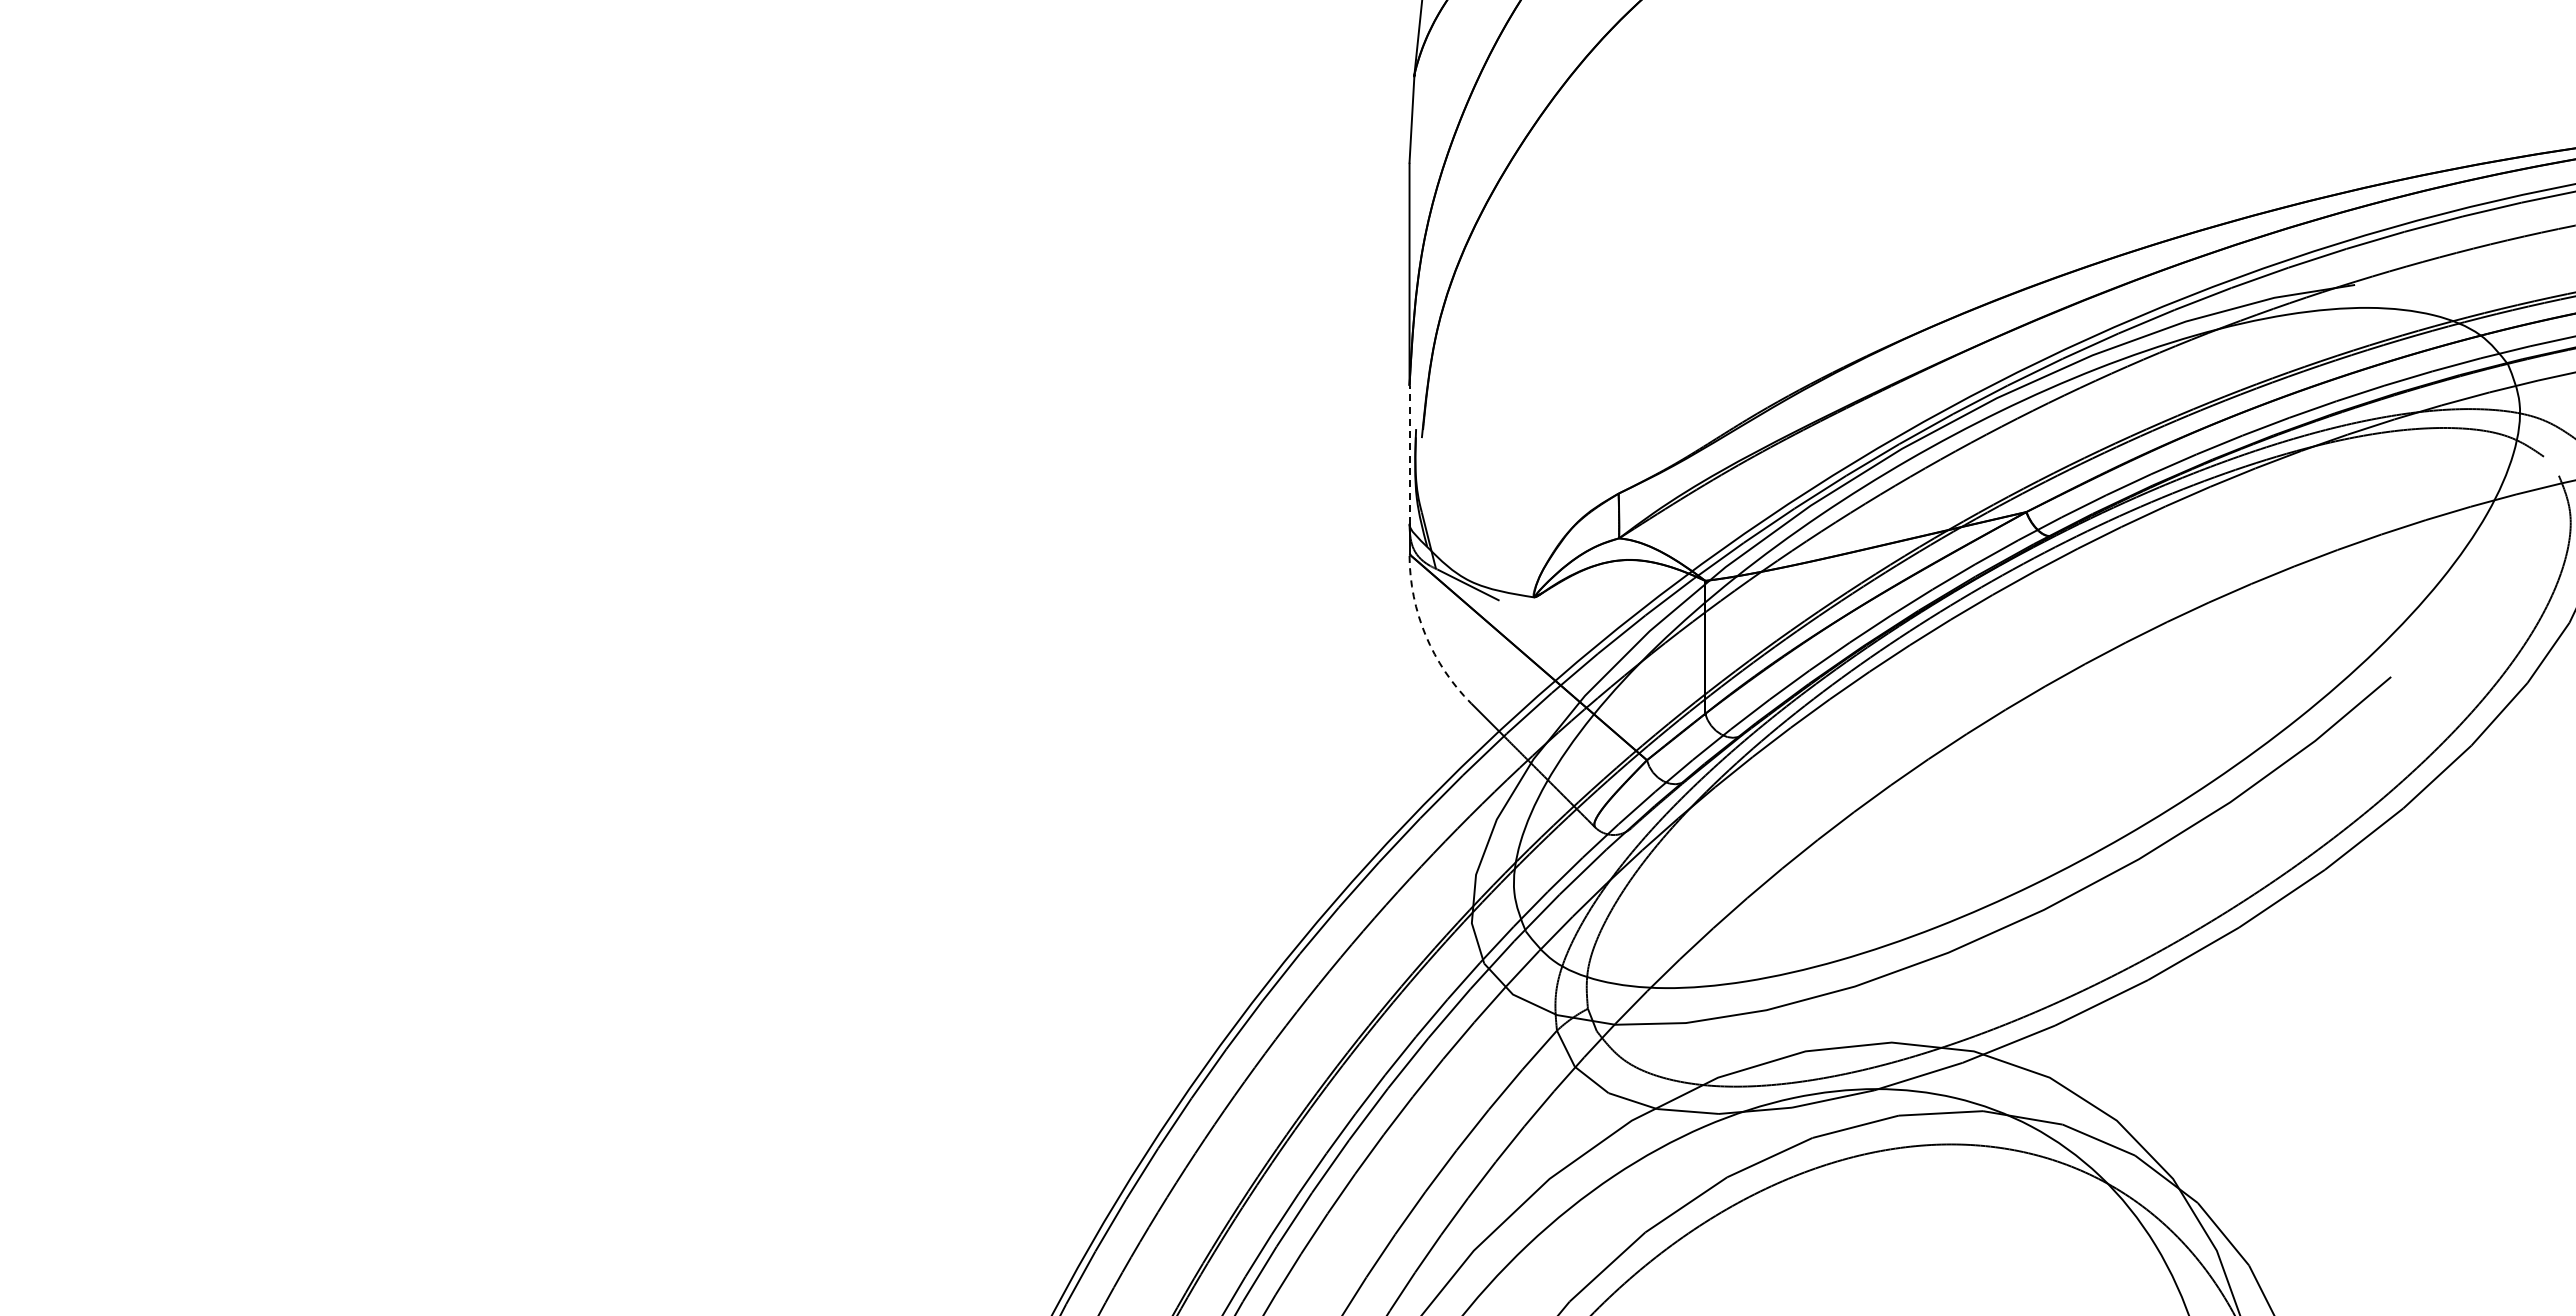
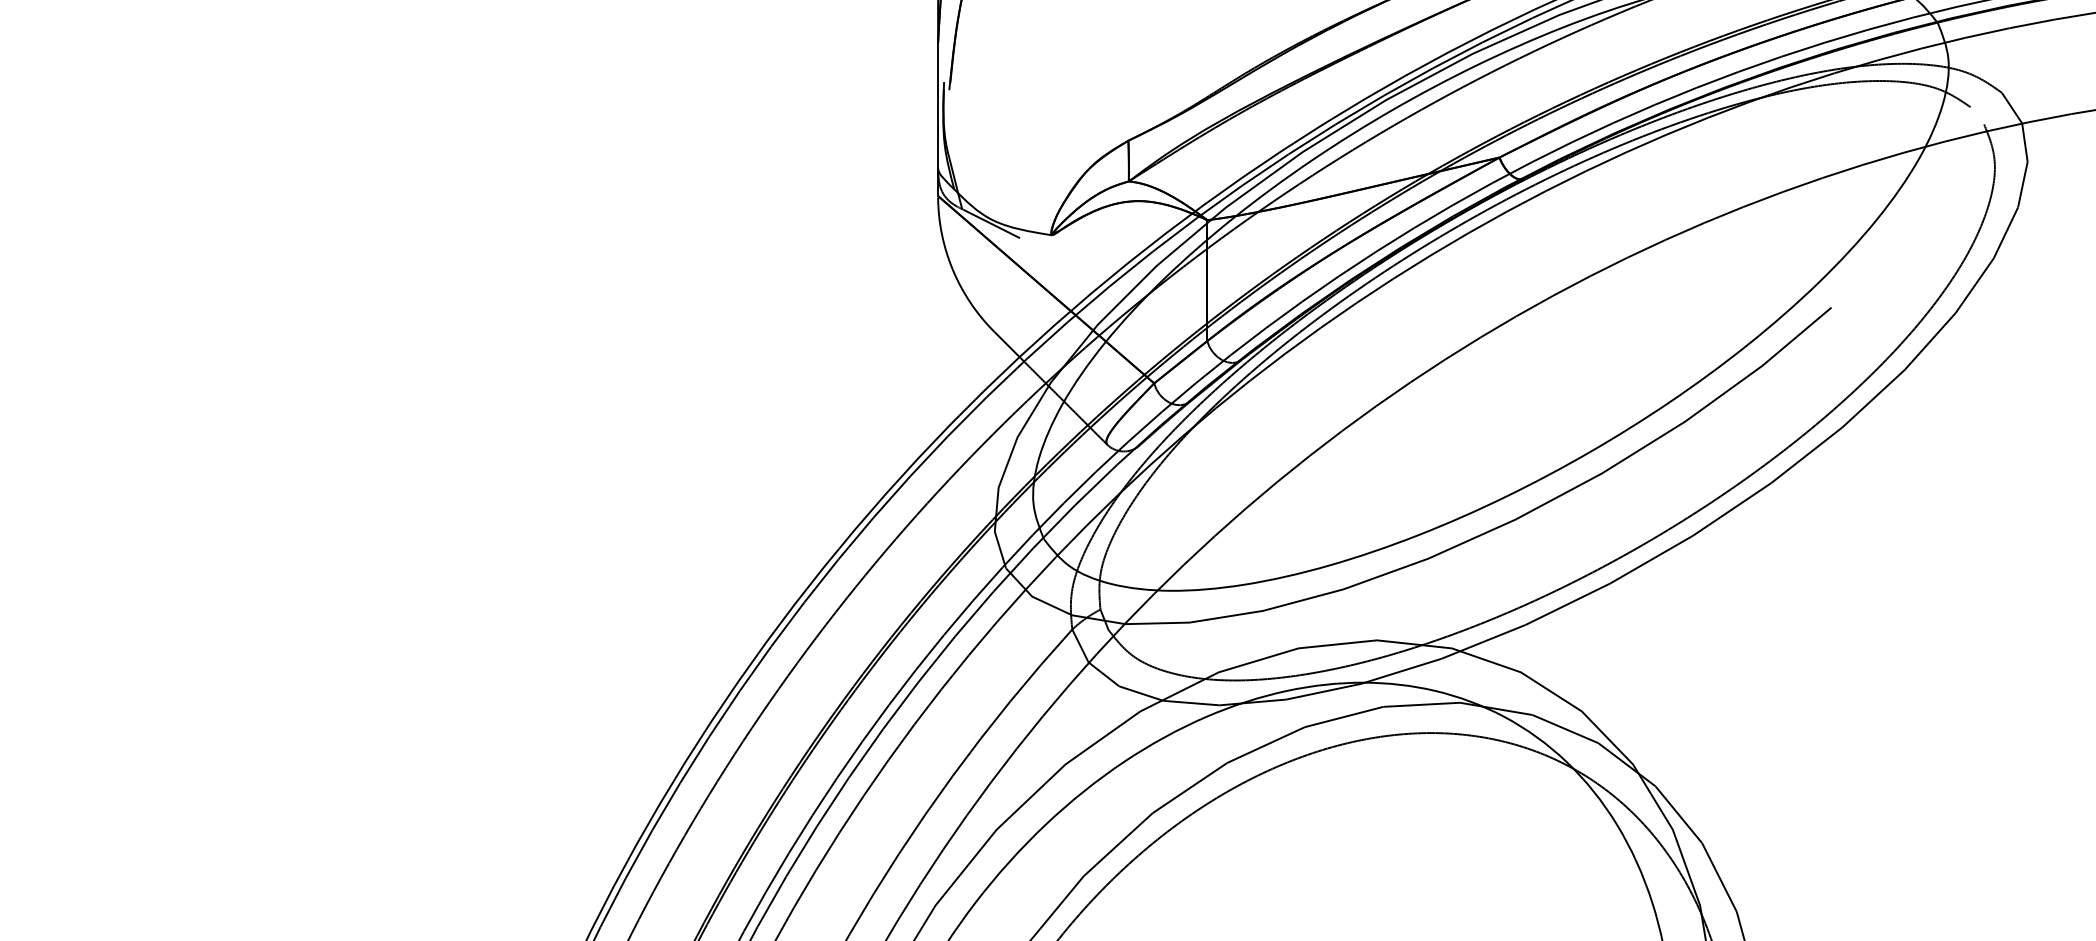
line: (1409, 454) -> (938, 105), dashed -> solid
arc: (1425, 635) -> (952, 269), dashed -> solid

